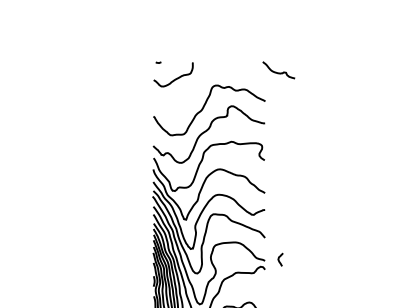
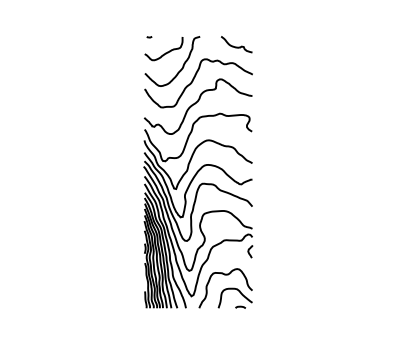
curve: (278, 72) -> (236, 46), moved
curve: (192, 91) -> (182, 65), added
curve: (279, 259) -> (249, 251), moved

